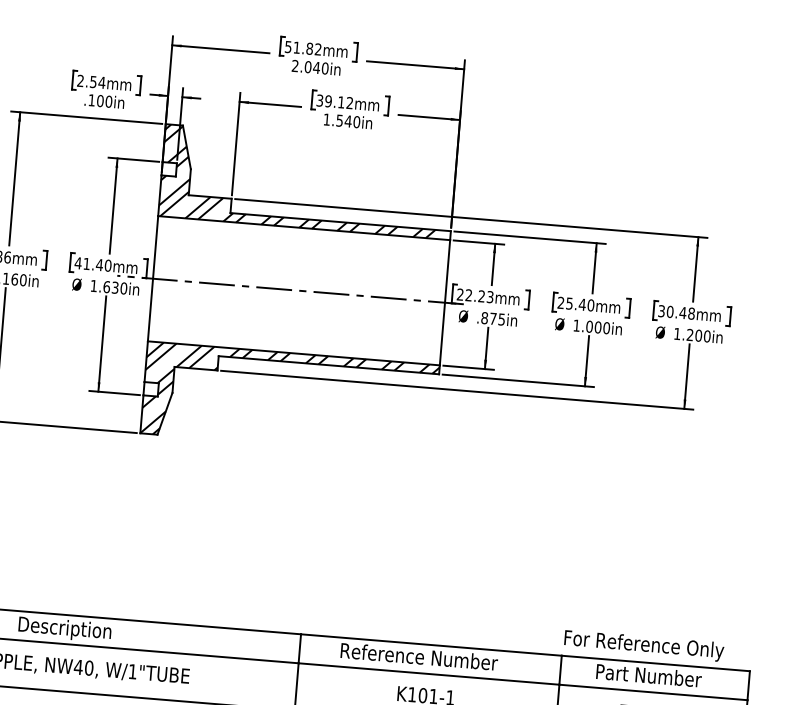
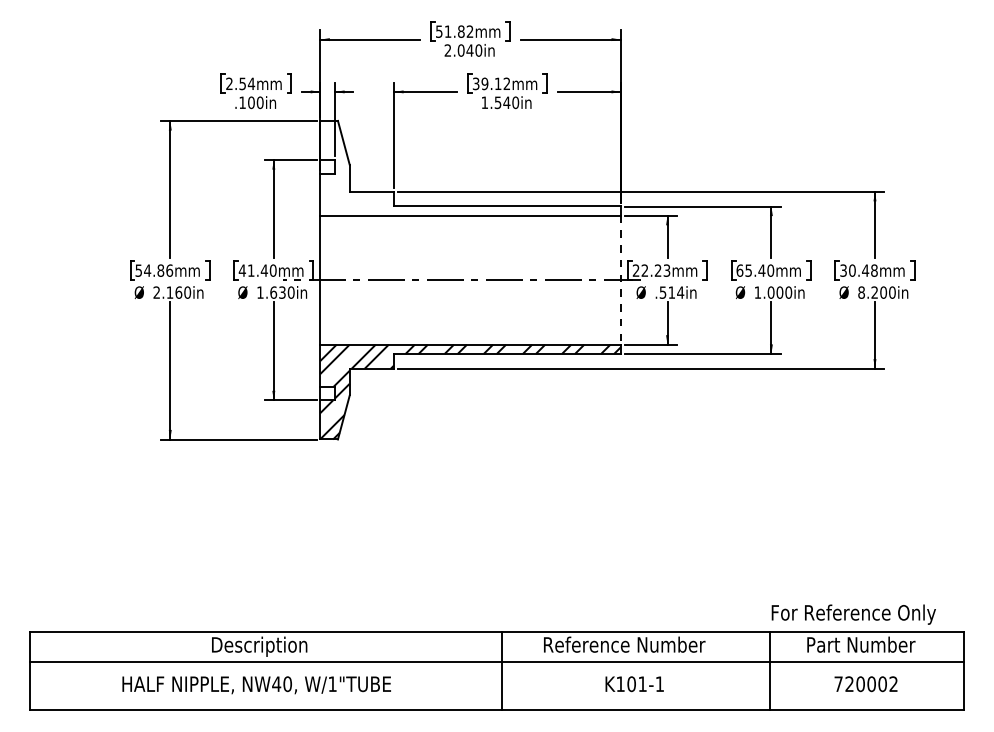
hatch: (300, 180) -> (462, 167), removed
text: (560, 302) -> (739, 270), 25.40mm -> 65.40mm
line: (445, 303) -> (621, 280), solid -> dashed
text: (492, 318) -> (671, 292), .875in -> .514in
text: (677, 333) -> (861, 292), 1.200in -> 8.200in

